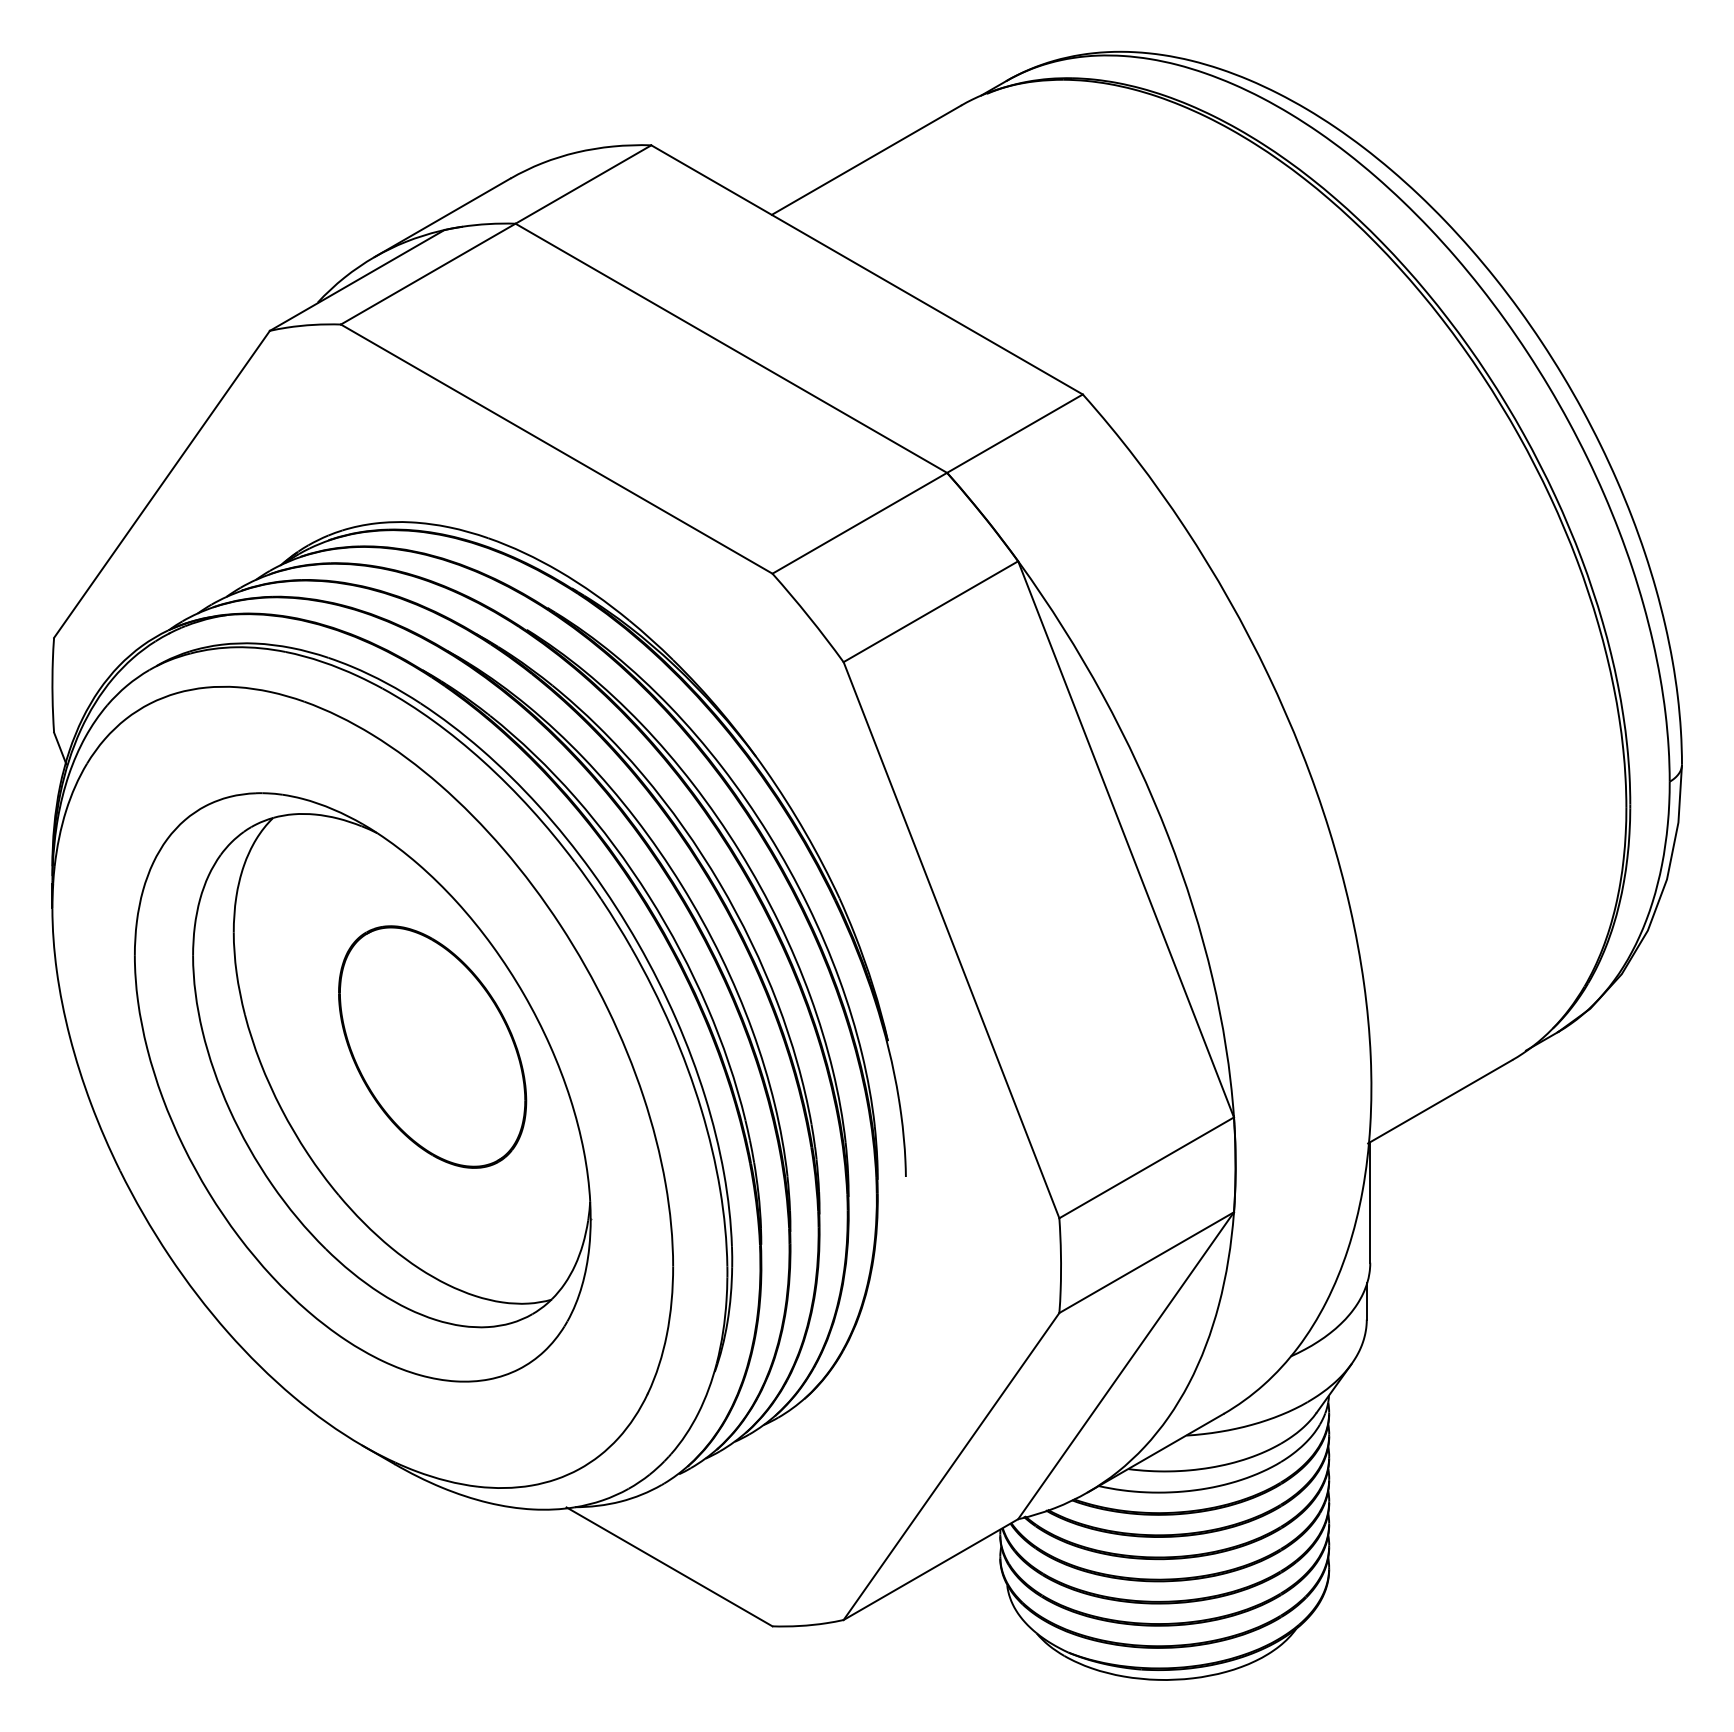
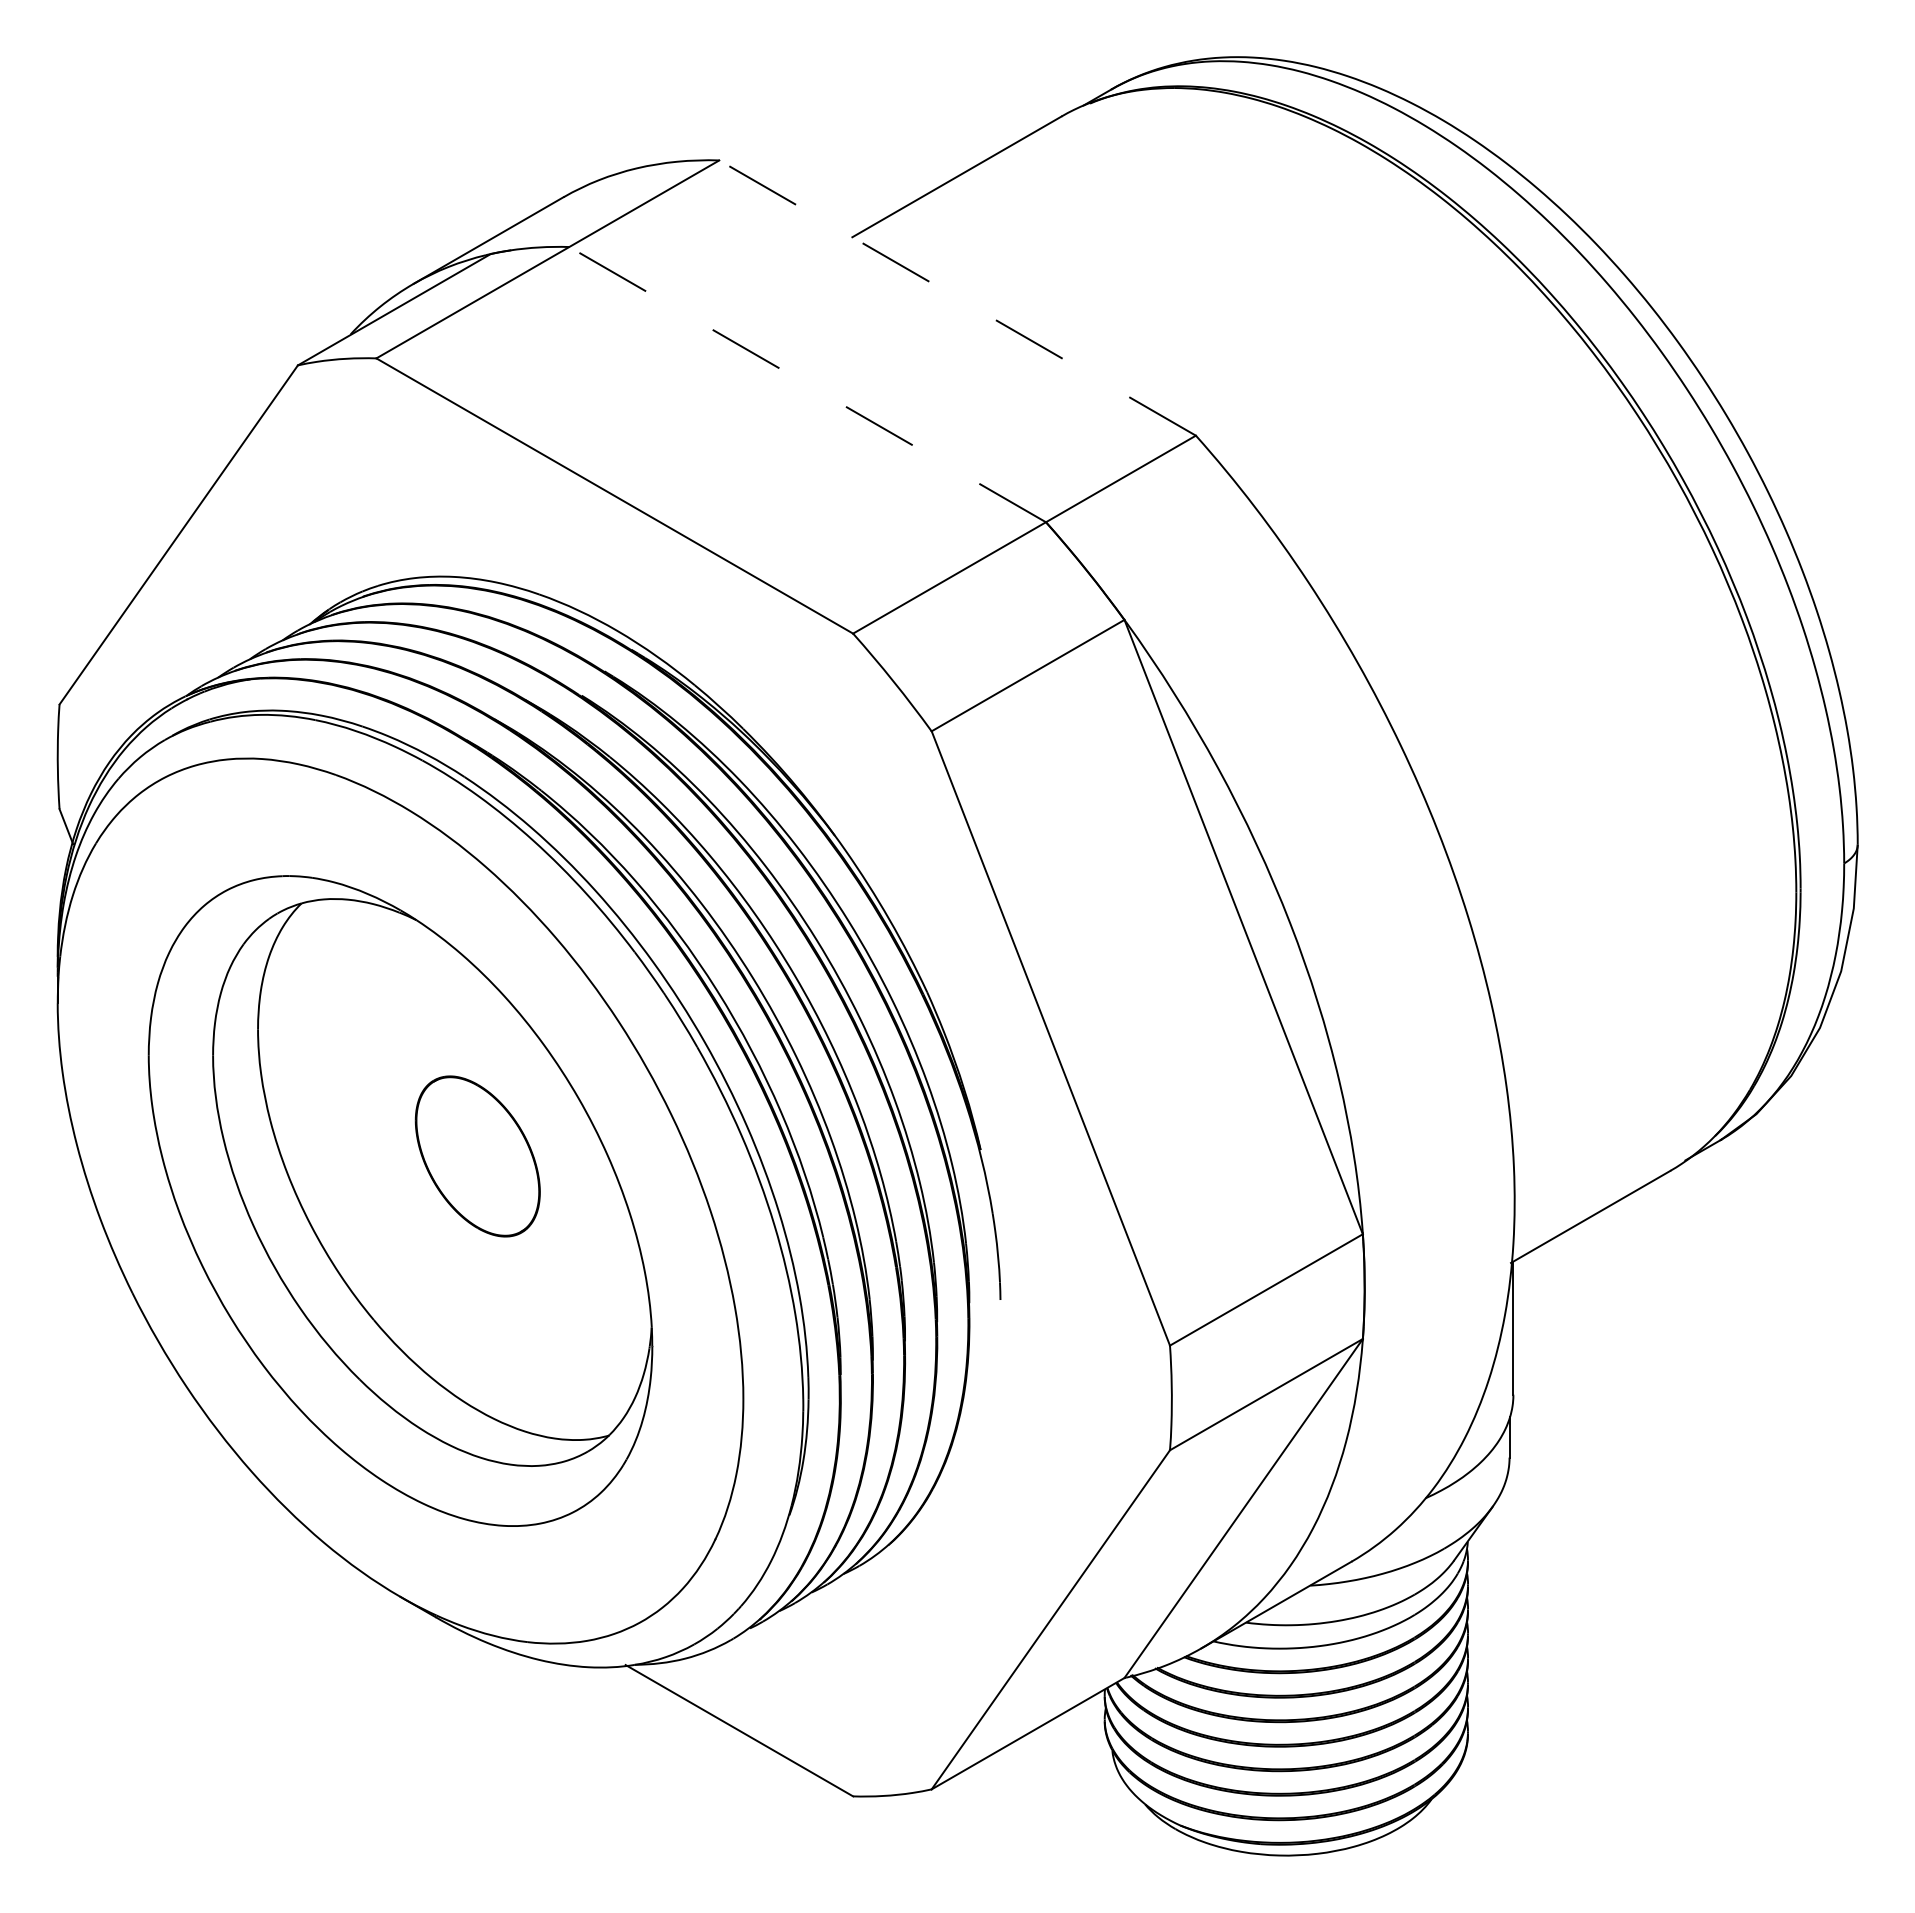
line: (866, 269) -> (956, 297), solid -> dashed
line: (730, 348) -> (806, 384), solid -> dashed
part: (432, 1046) -> (477, 1155), size x0.6

